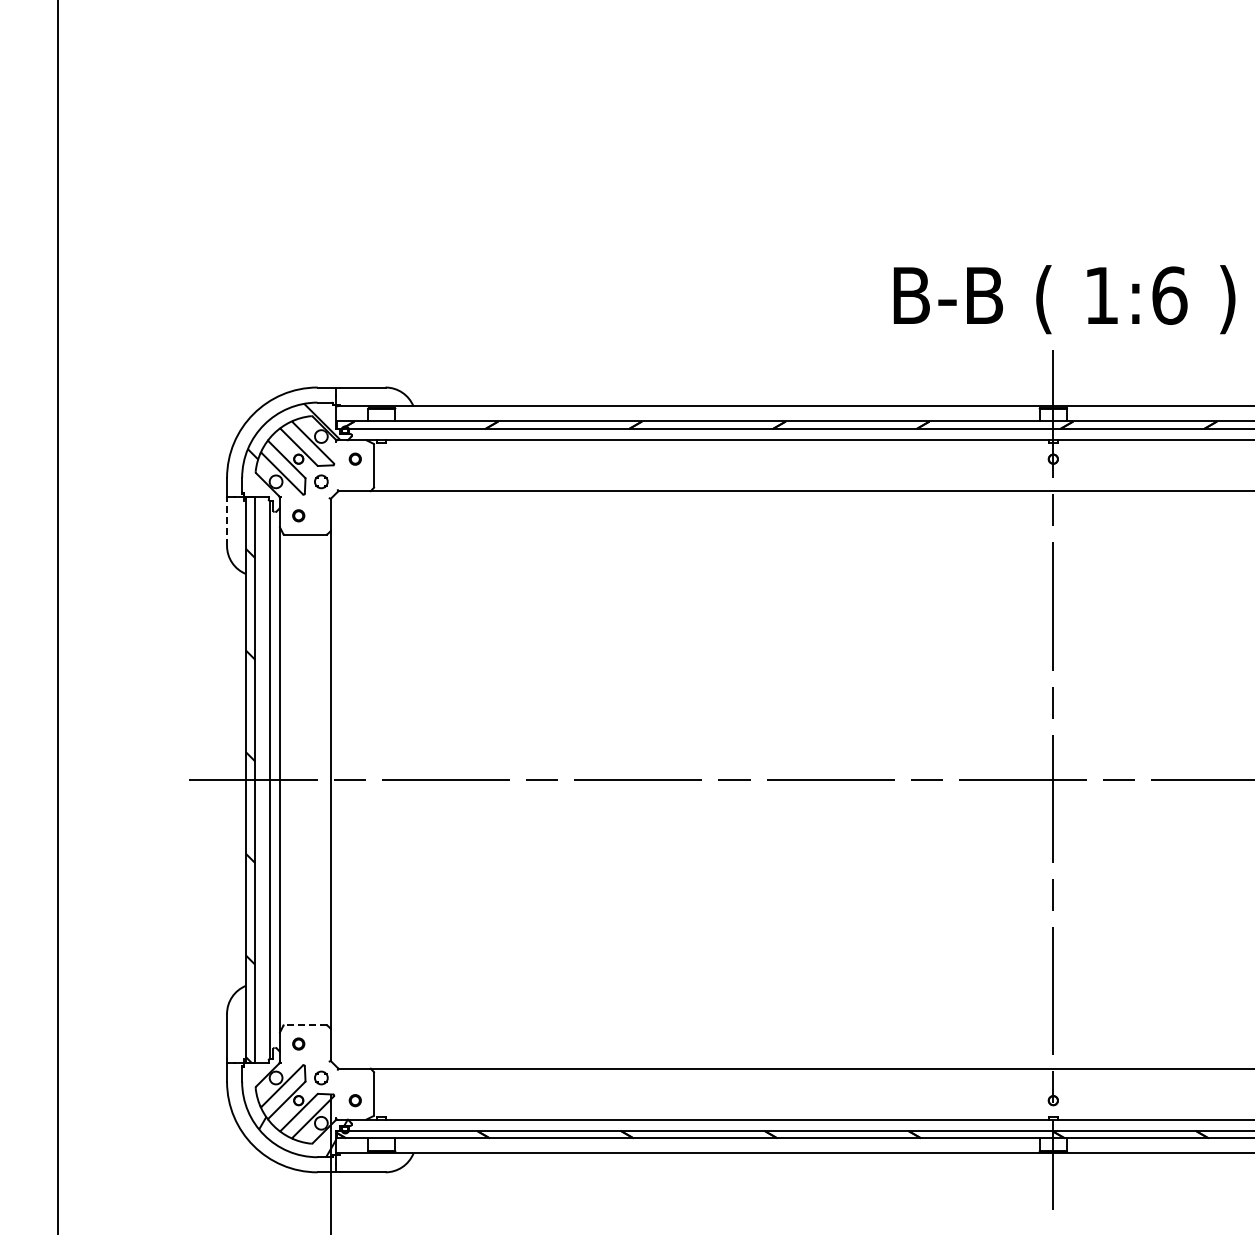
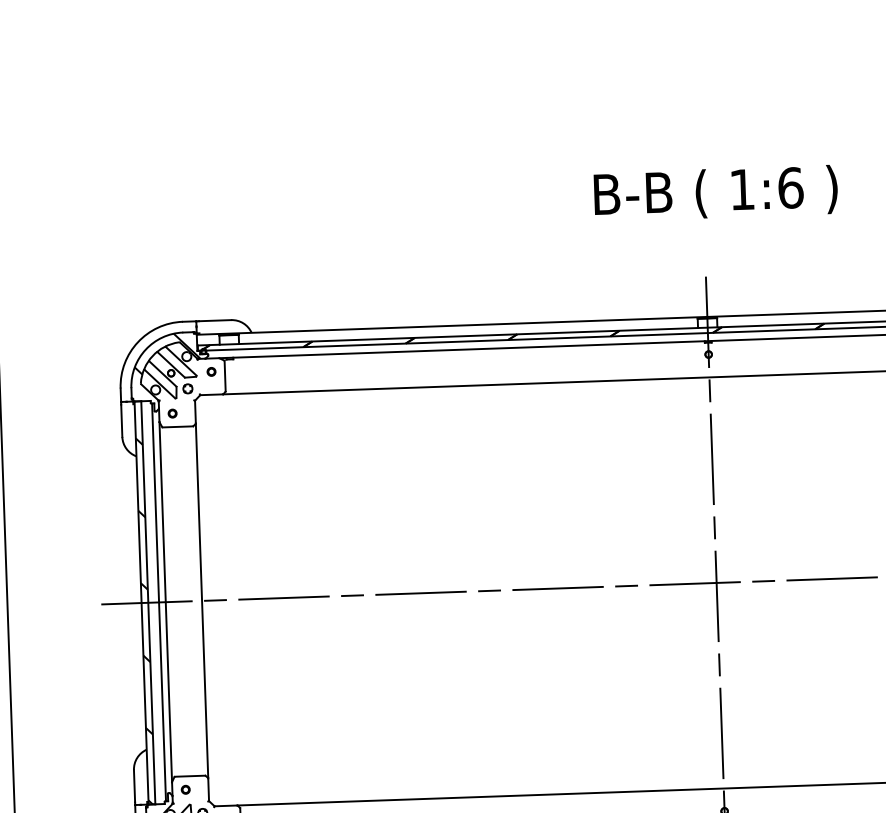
text: (1064, 299) -> (715, 193), moved
line: (227, 523) -> (122, 420), dashed -> solid
line: (304, 1025) -> (189, 776), dashed -> solid

